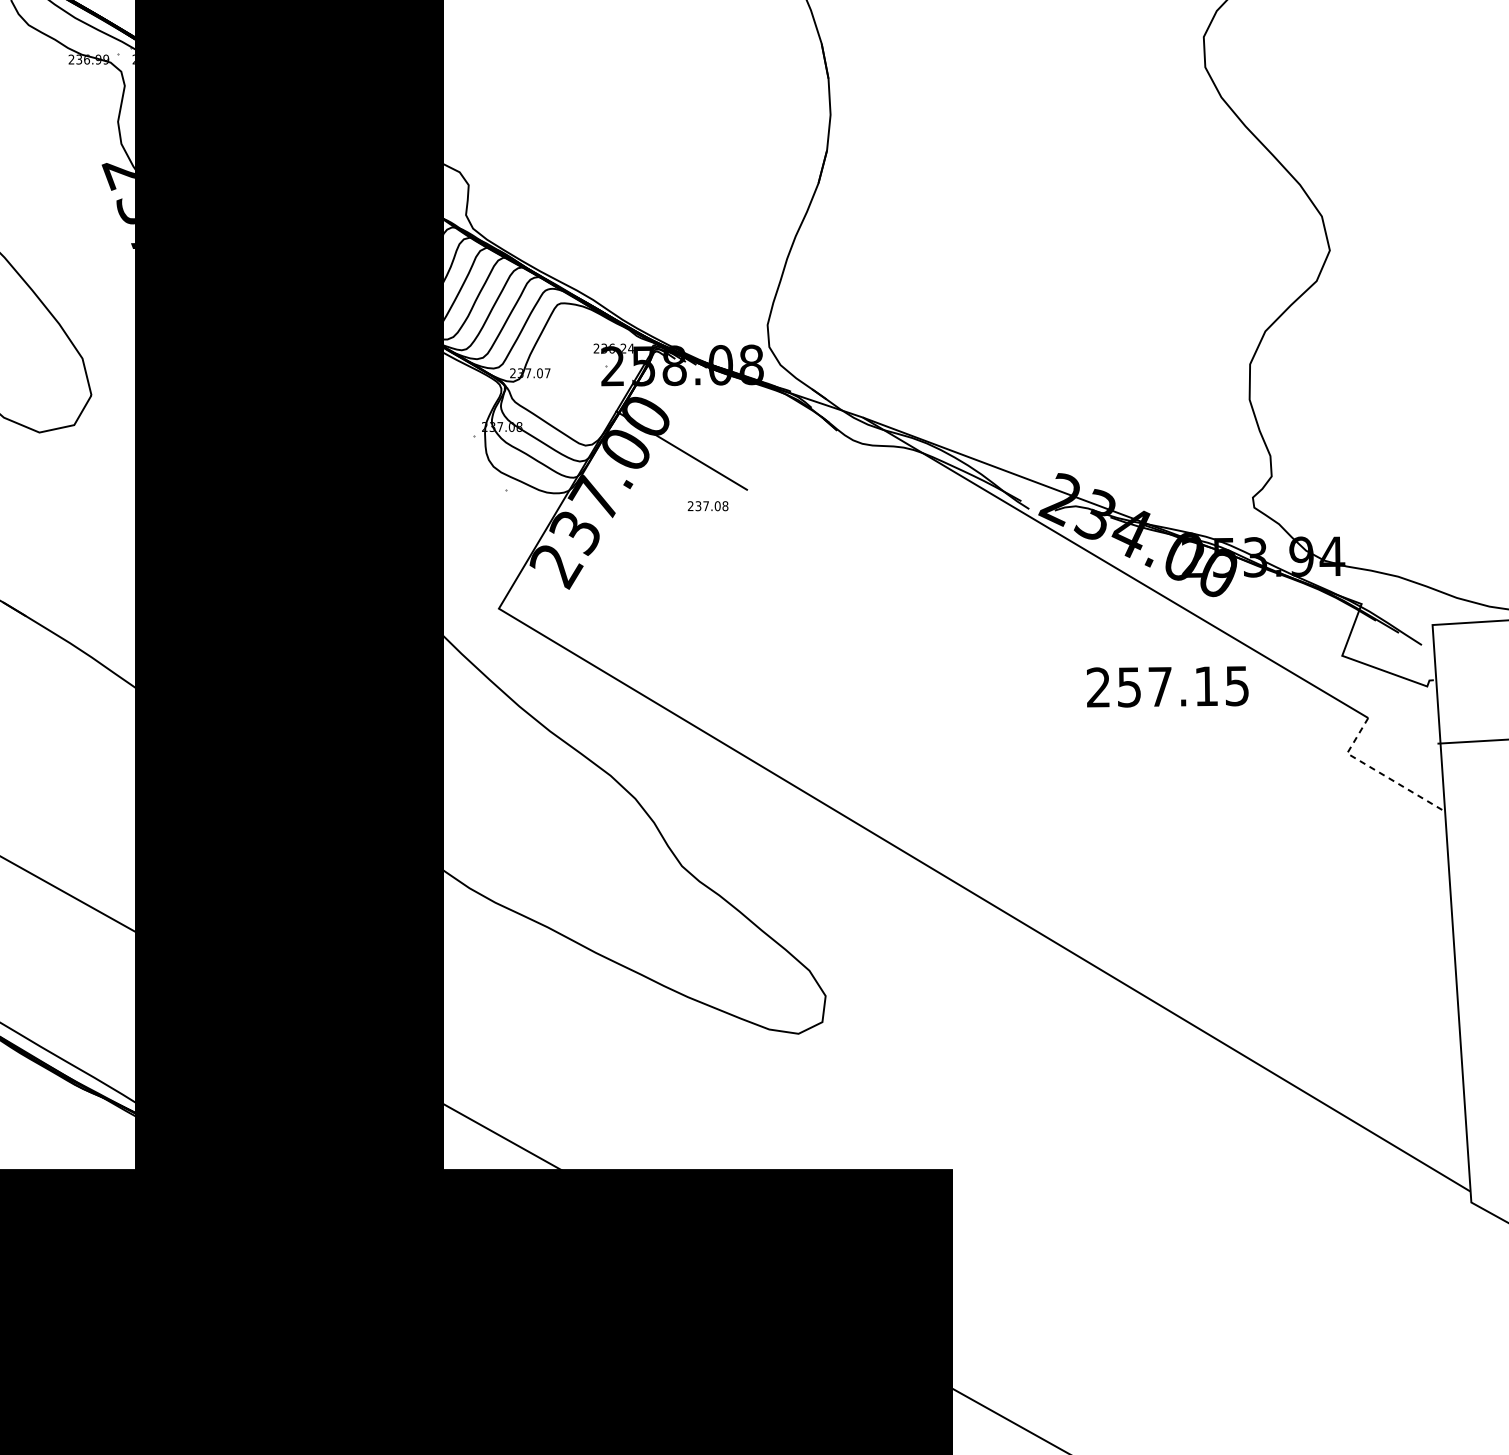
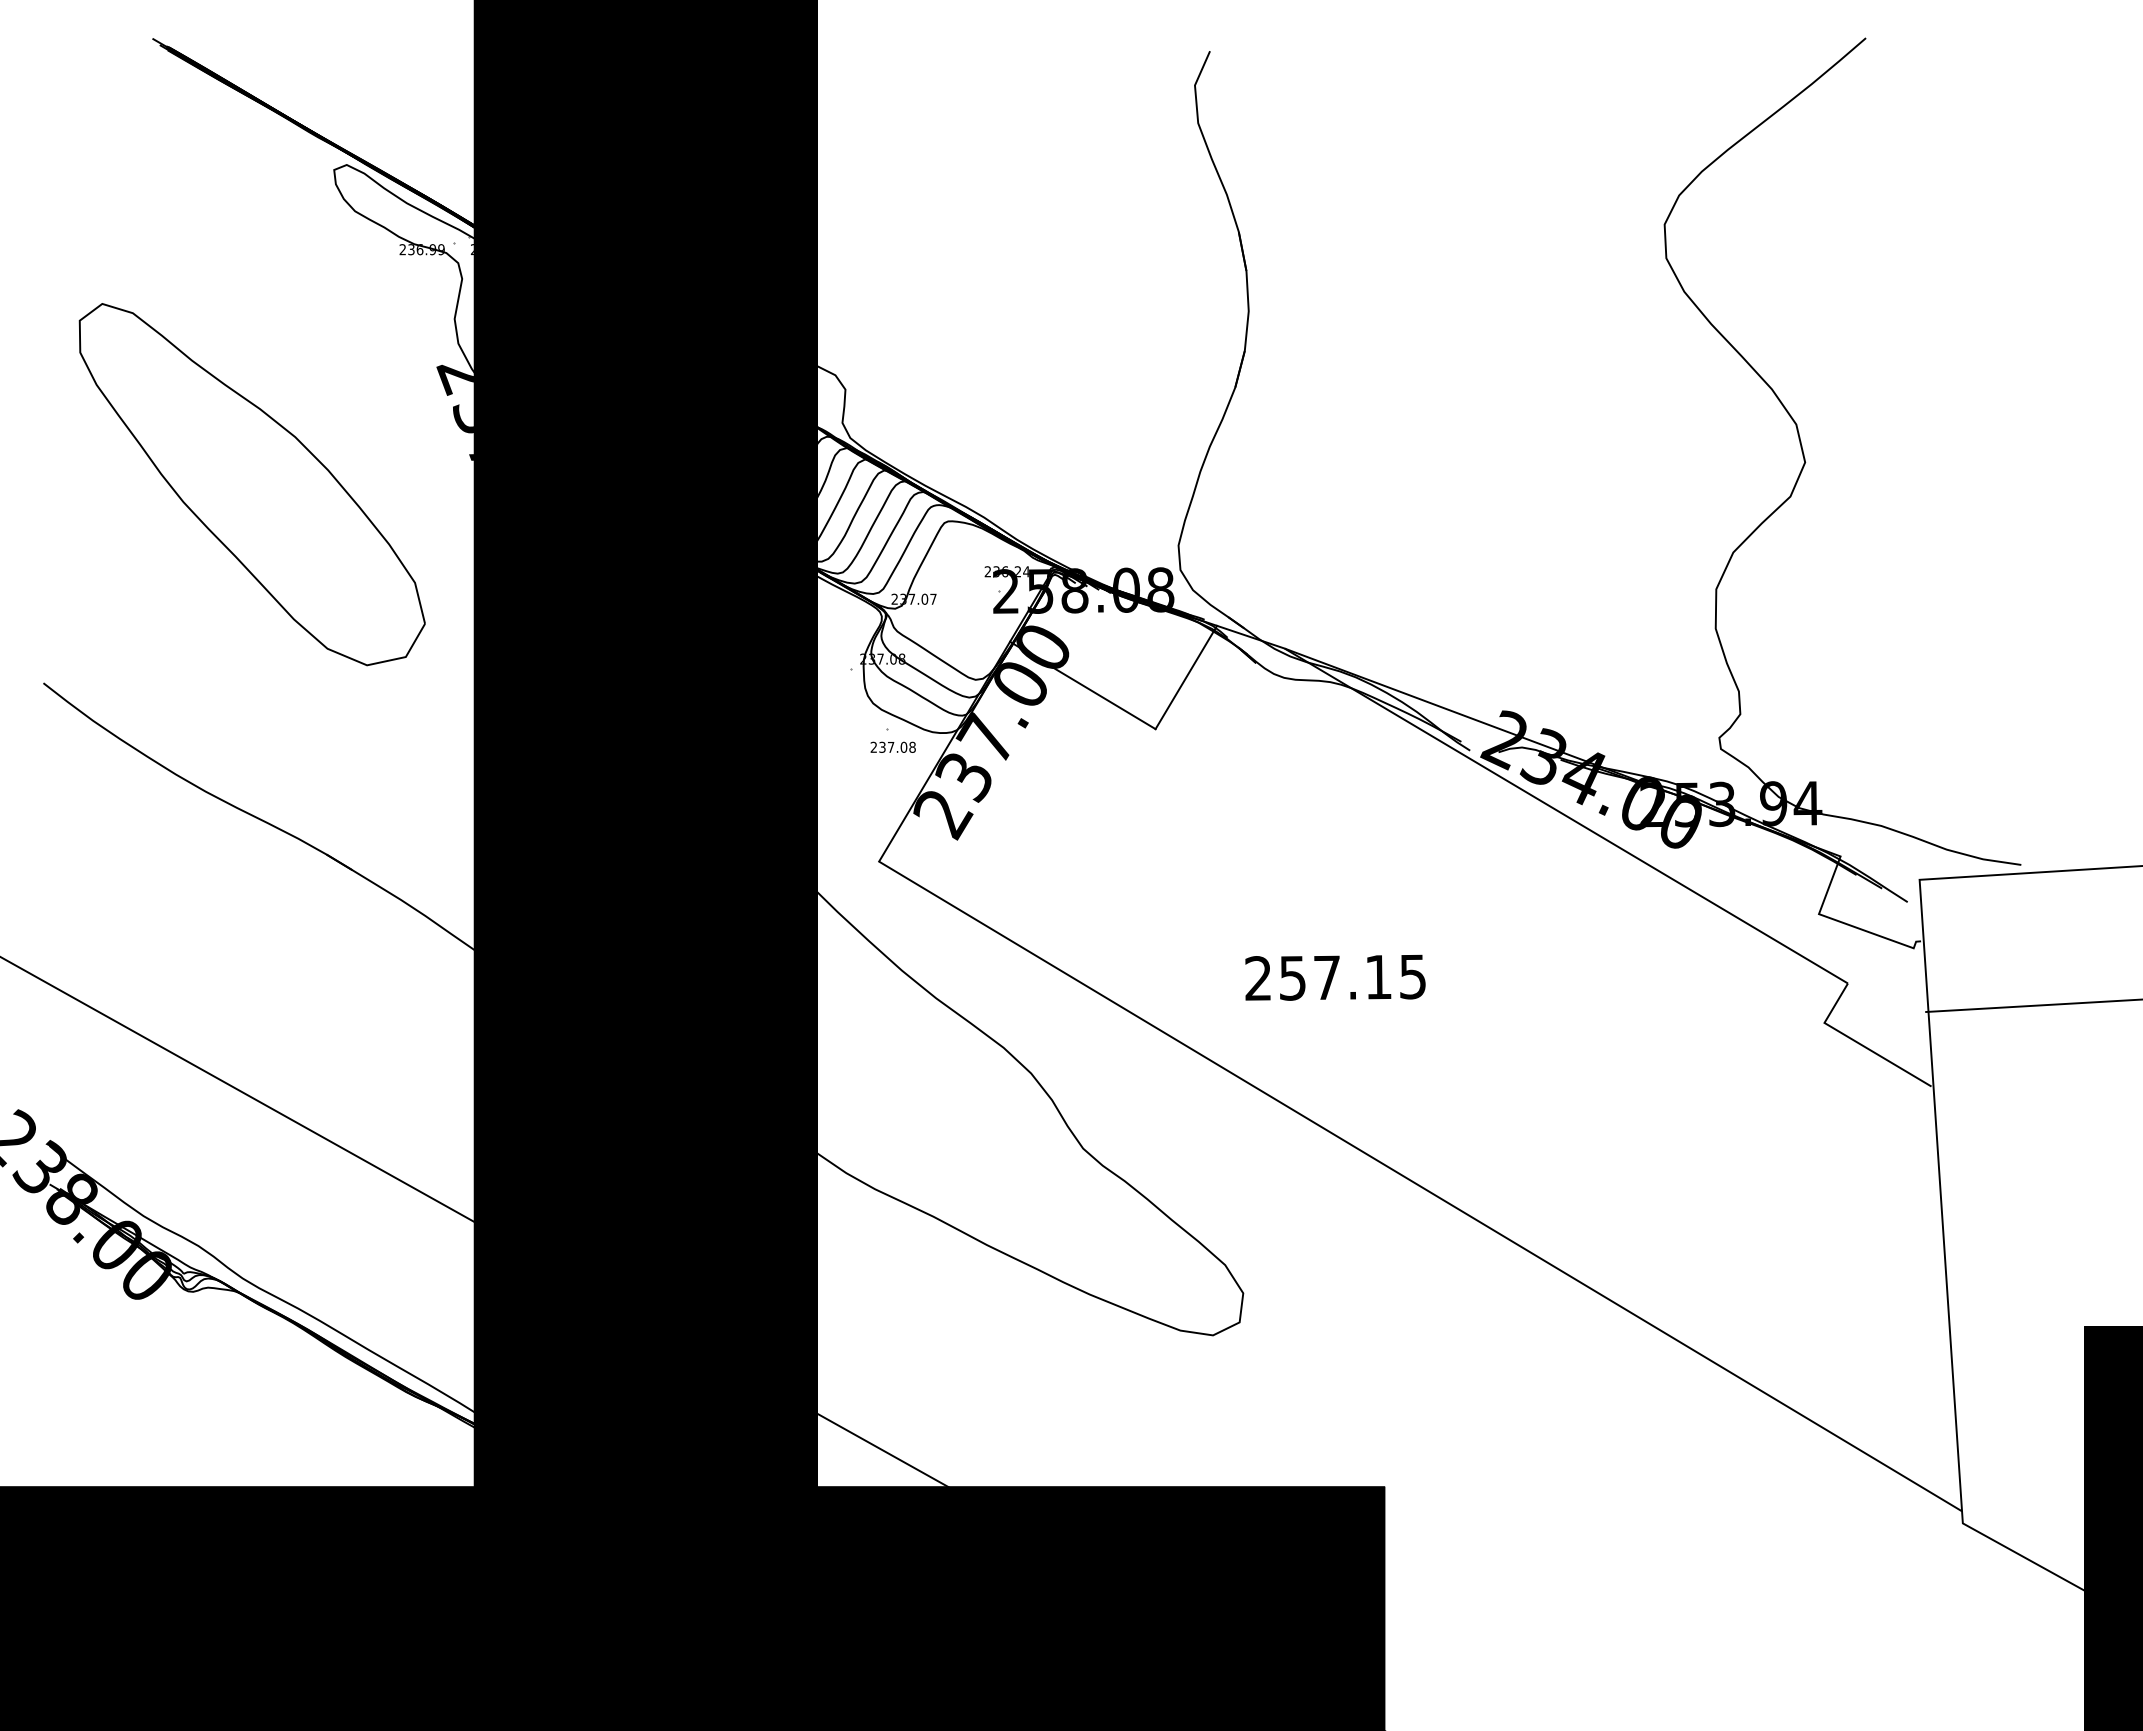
line: (774, 443) -> (1186, 677), added
text: (707, 505) -> (892, 746), moved
text: (1167, 686) -> (1335, 977), moved
line: (1376, 771) -> (1857, 1042), dashed -> solid

